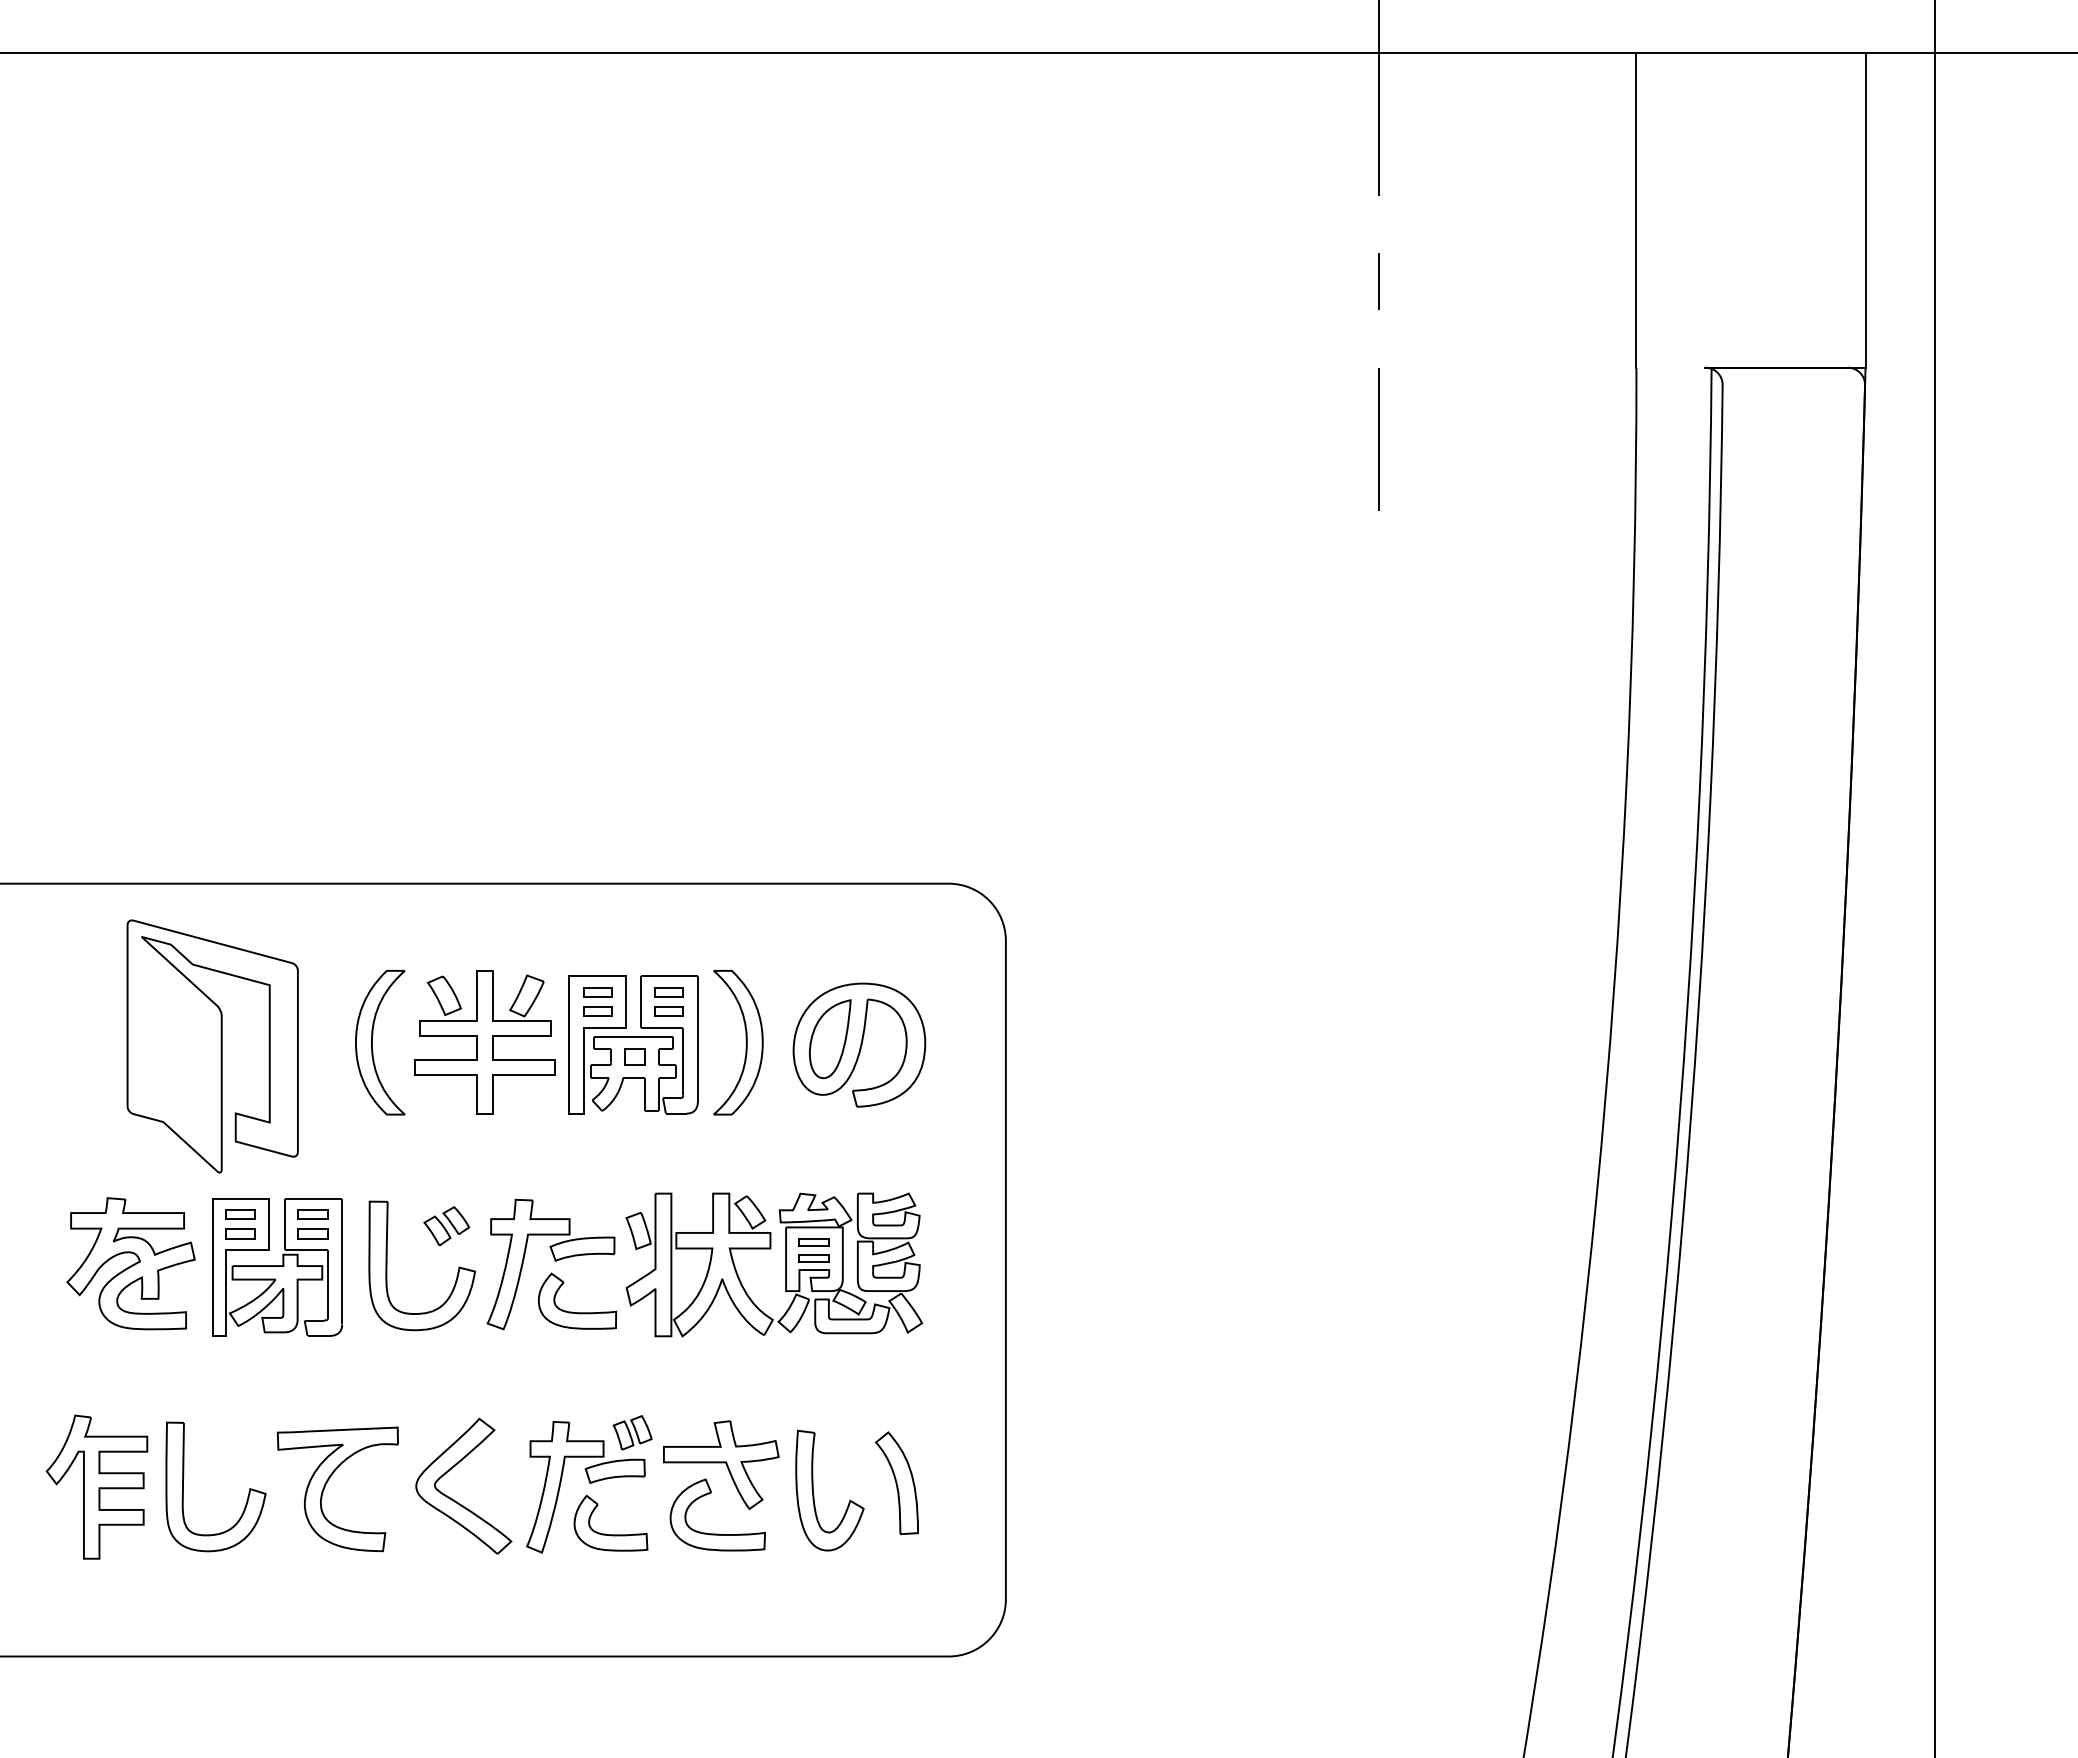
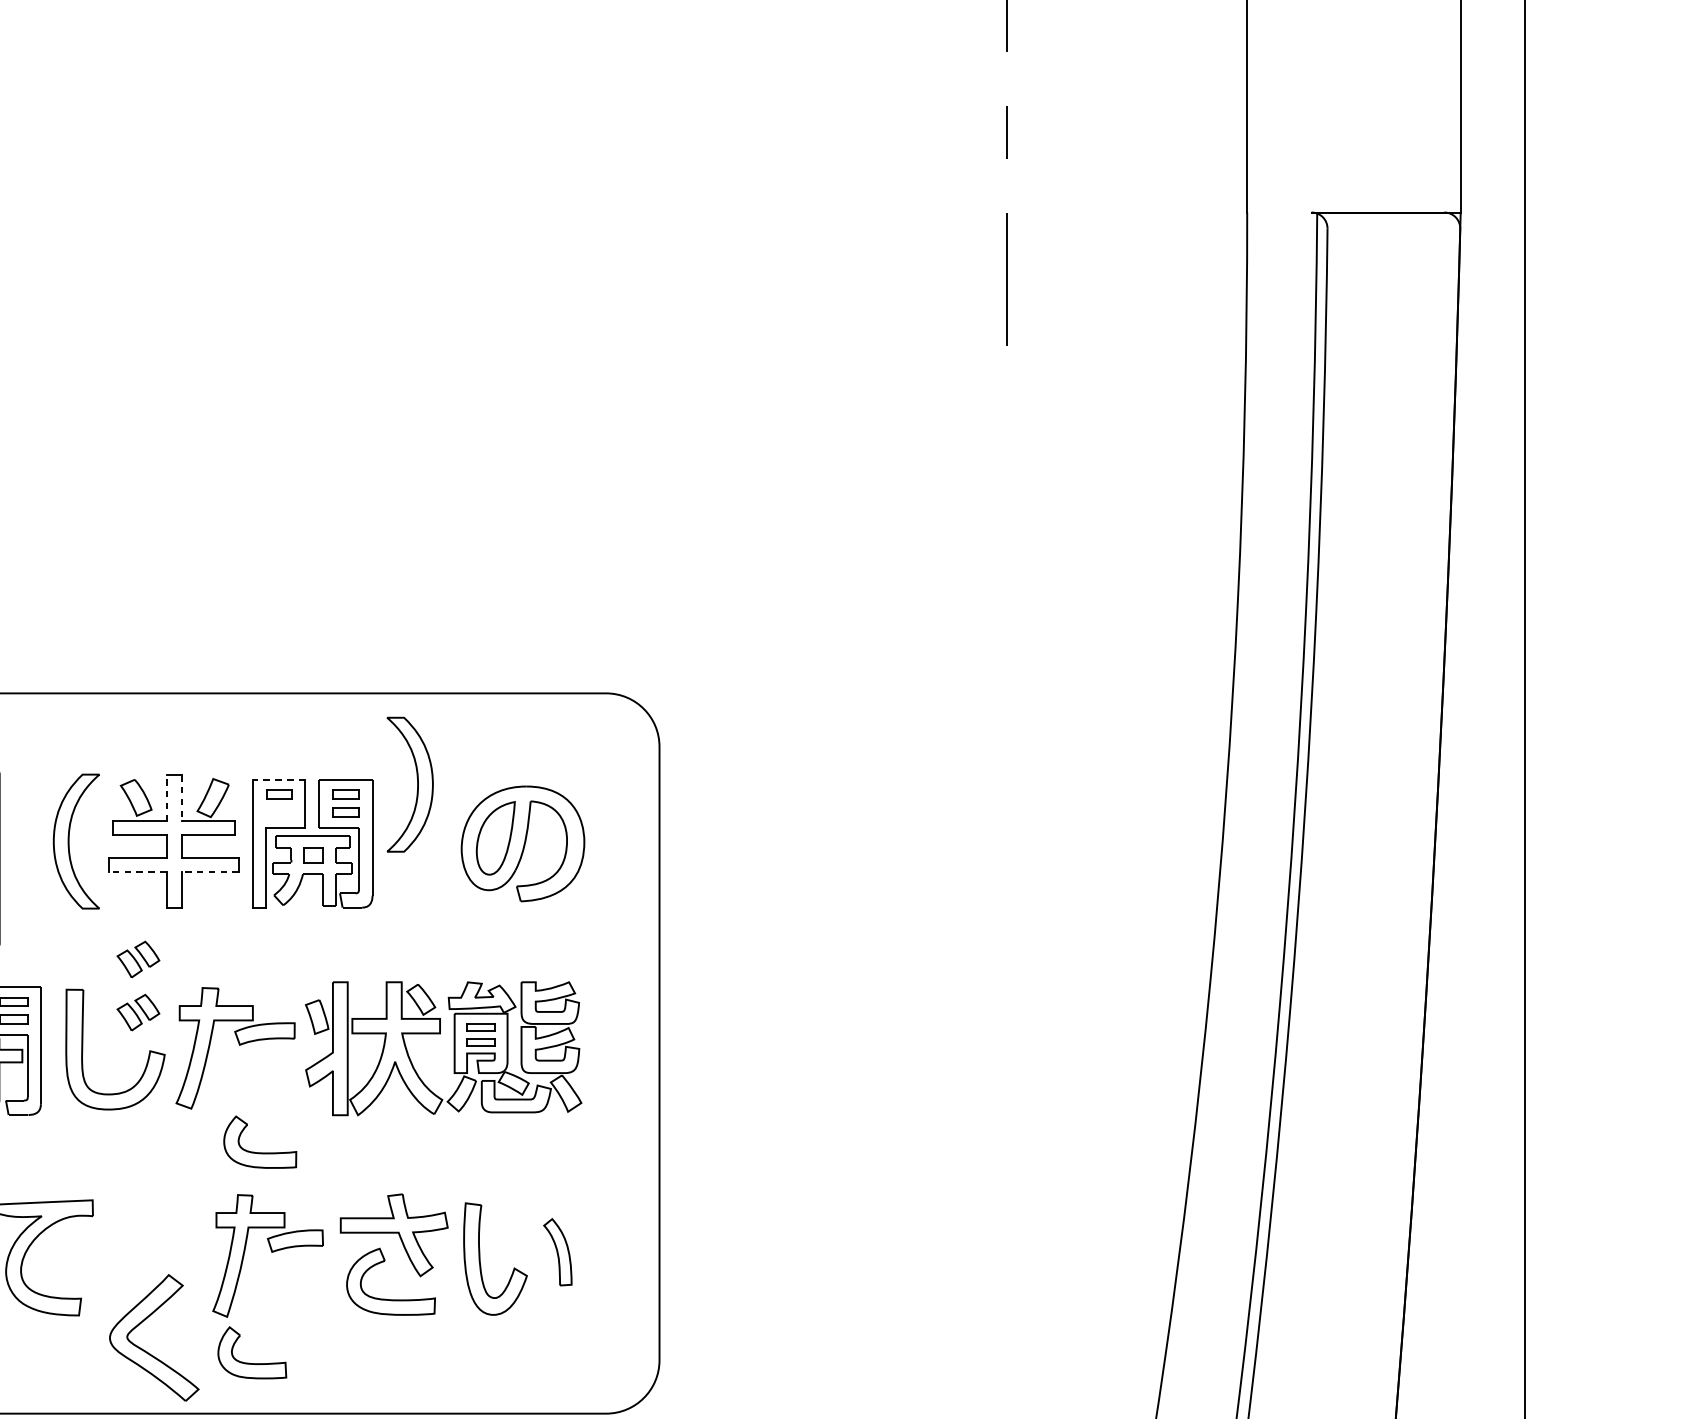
line: (597, 976) -> (278, 779), solid -> dashed
line: (477, 996) -> (167, 798), solid -> dashed
line: (493, 996) -> (181, 798), solid -> dashed
part: (597, 1011) -> (278, 812), removed
part: (745, 1039) -> (416, 781), moved
line: (446, 1075) -> (138, 872), solid -> dashed
line: (523, 1075) -> (209, 872), solid -> dashed
part: (446, 1169) -> (138, 959), added
part: (577, 1312) -> (260, 1152), moved
part: (632, 1432) -> (311, 1204), removed
part: (896, 1483) -> (557, 1252), size x0.7
part: (455, 1500) -> (146, 1351), moved
part: (610, 1534) -> (251, 1363), moved

